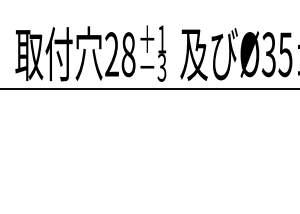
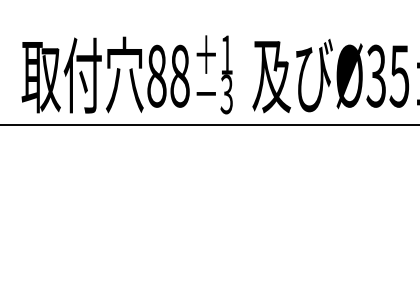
text: (111, 54) -> (156, 75), 28 -> 88

